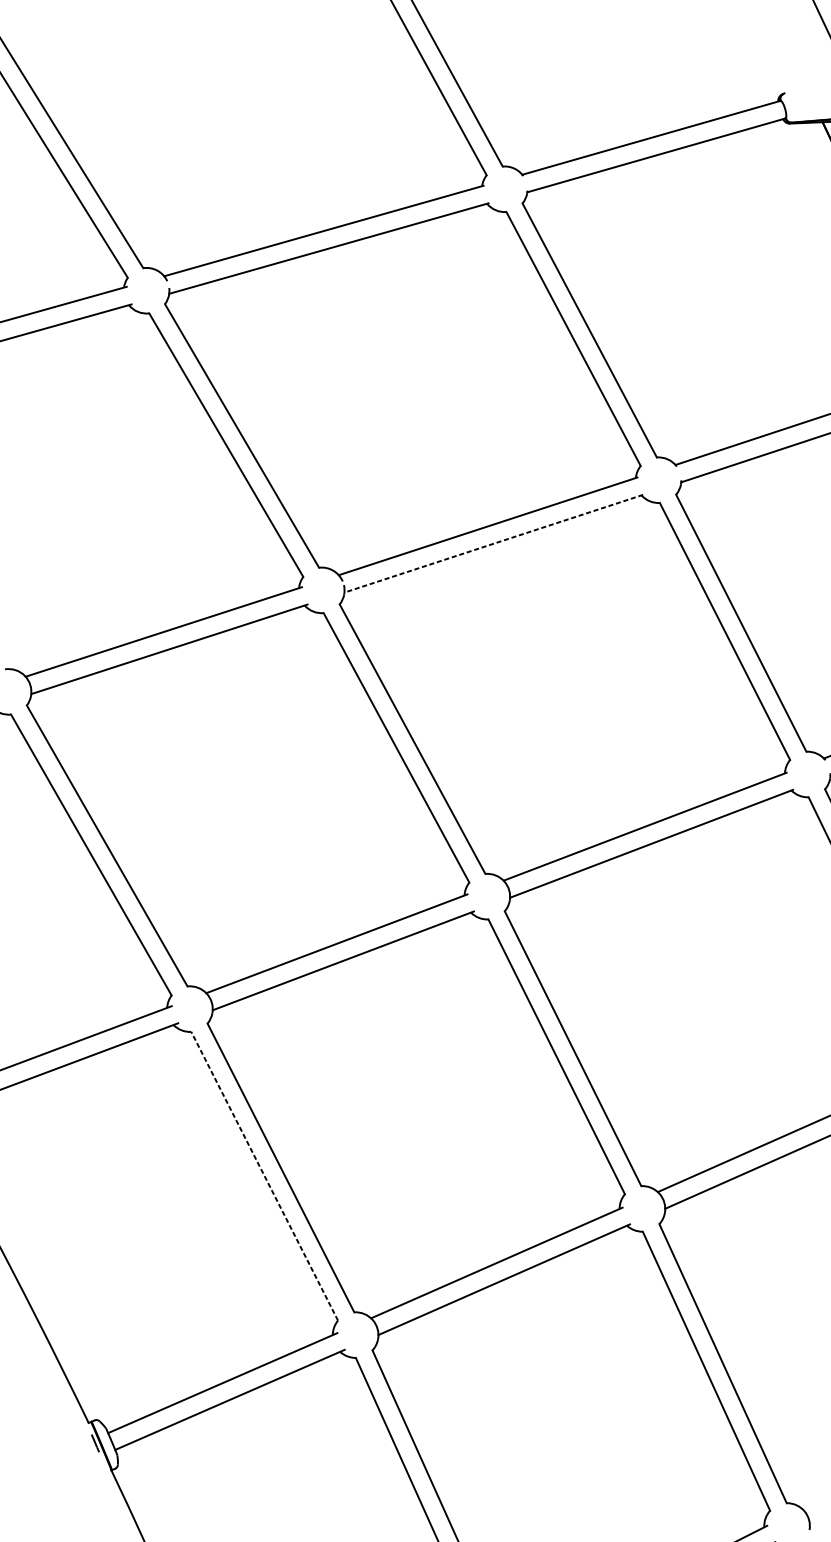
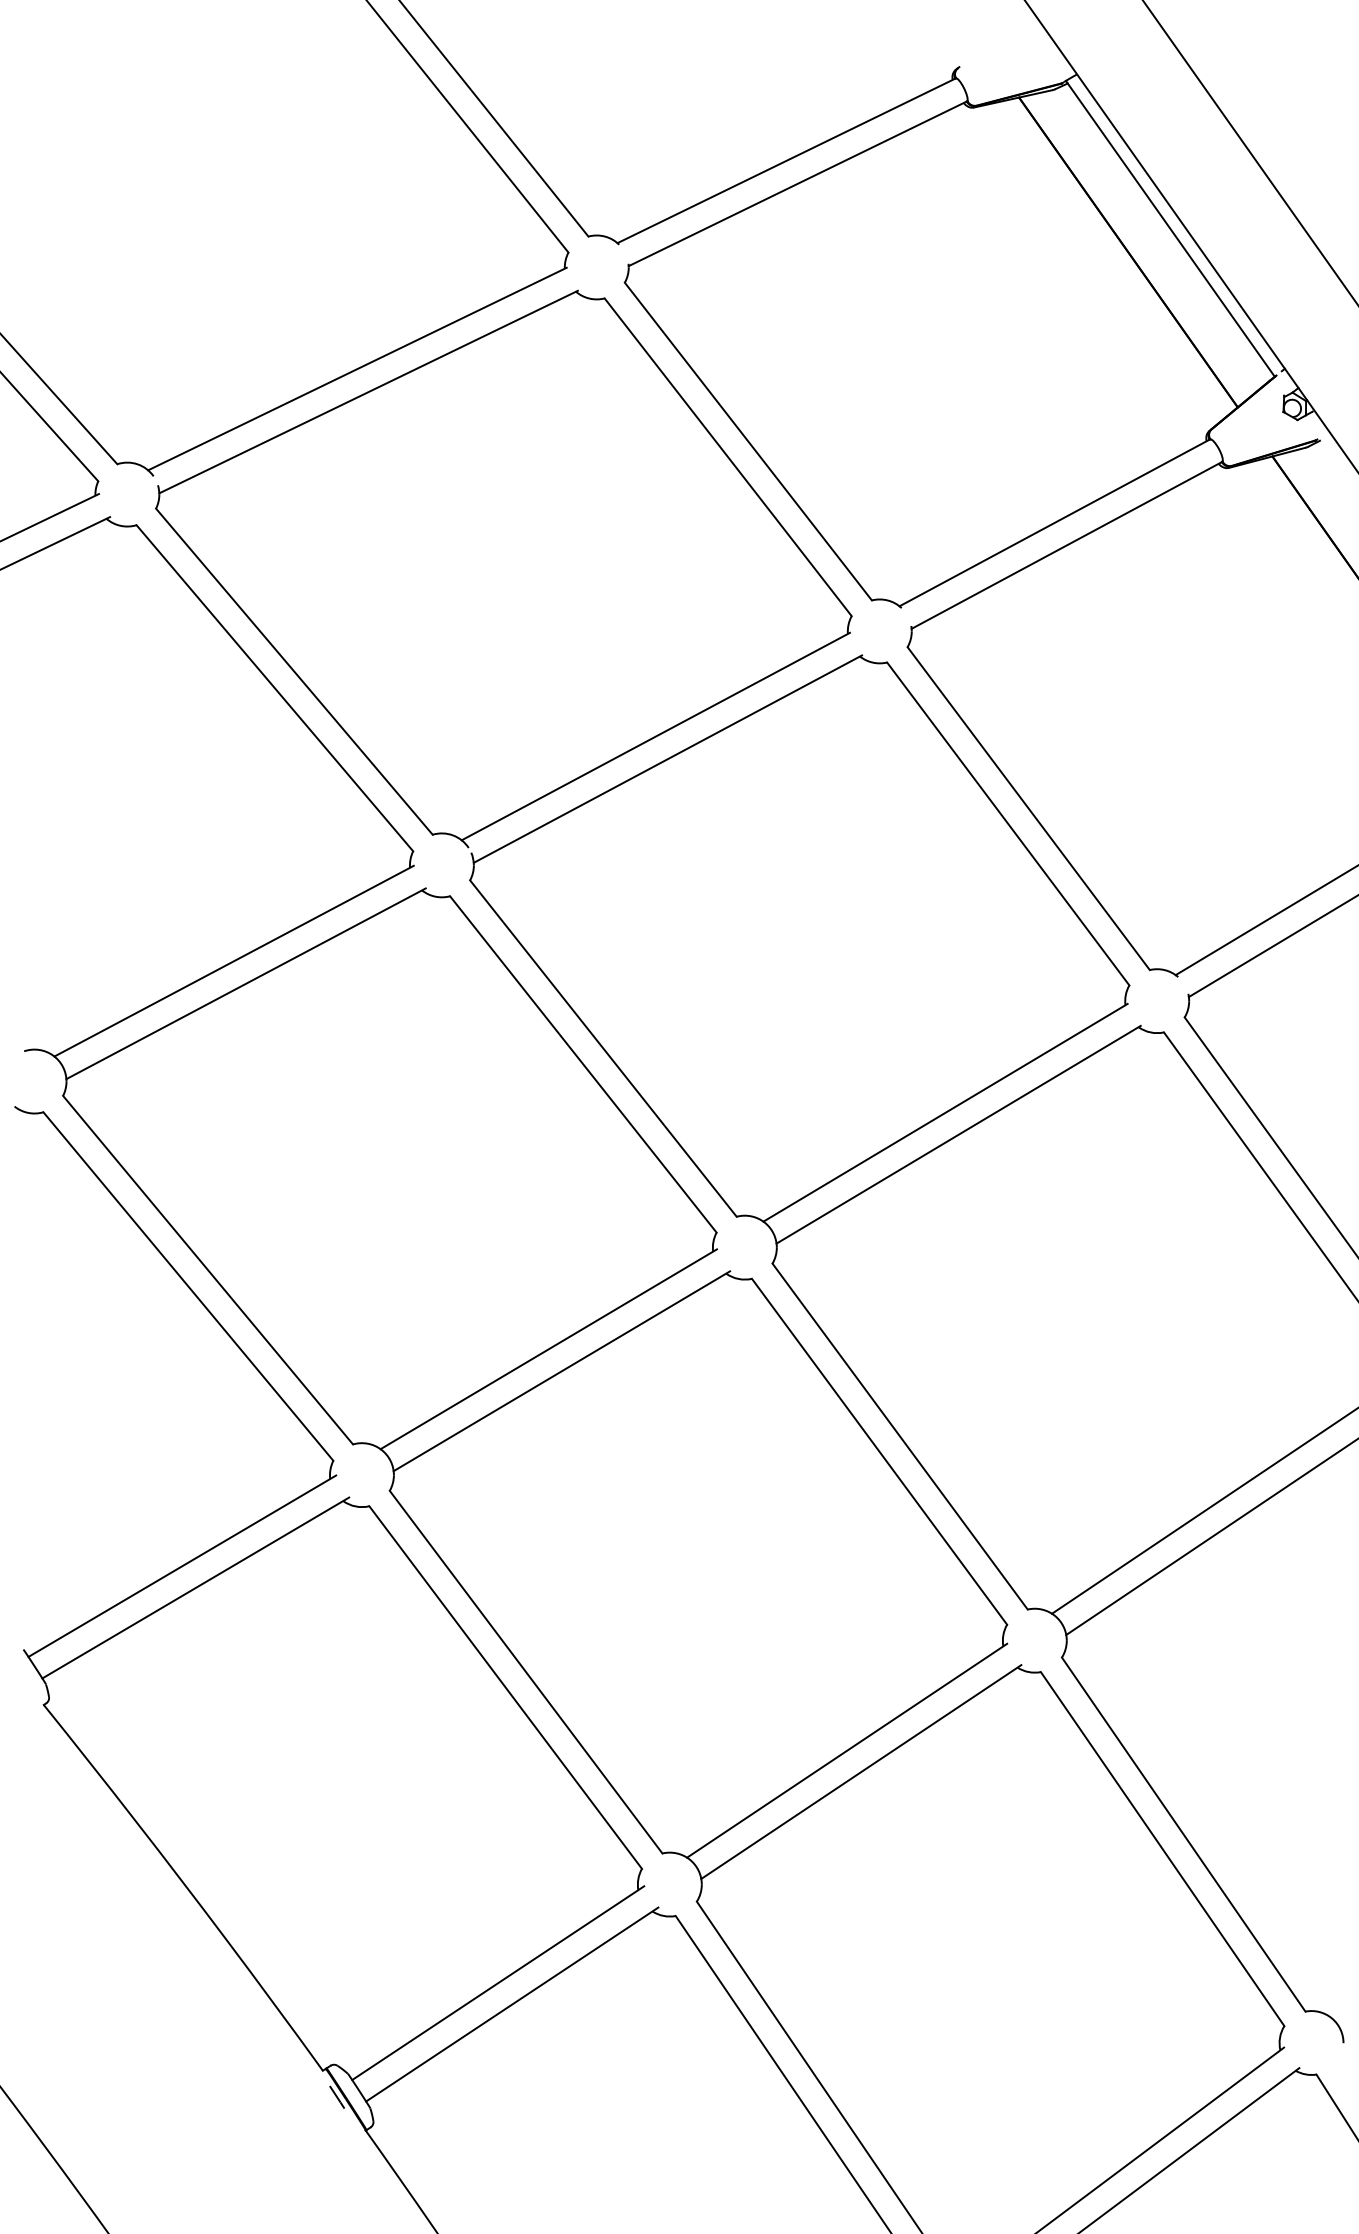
line: (493, 543) -> (667, 759), dashed -> solid
line: (264, 1176) -> (505, 1687), dashed -> solid

